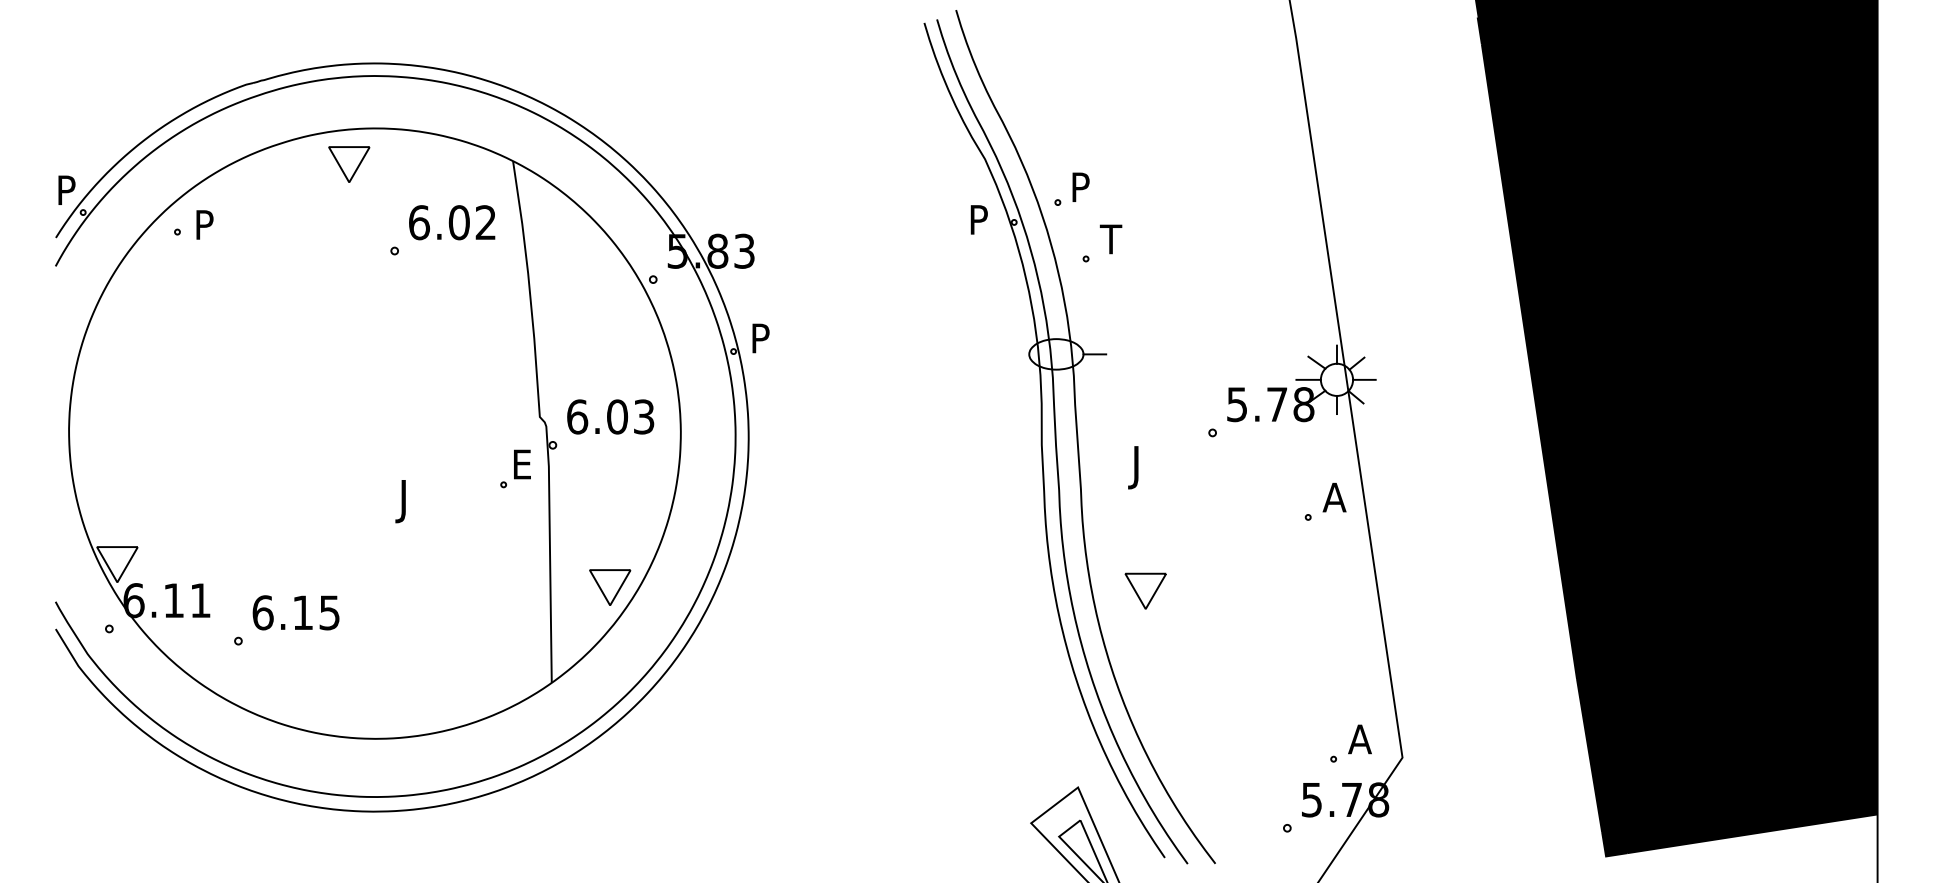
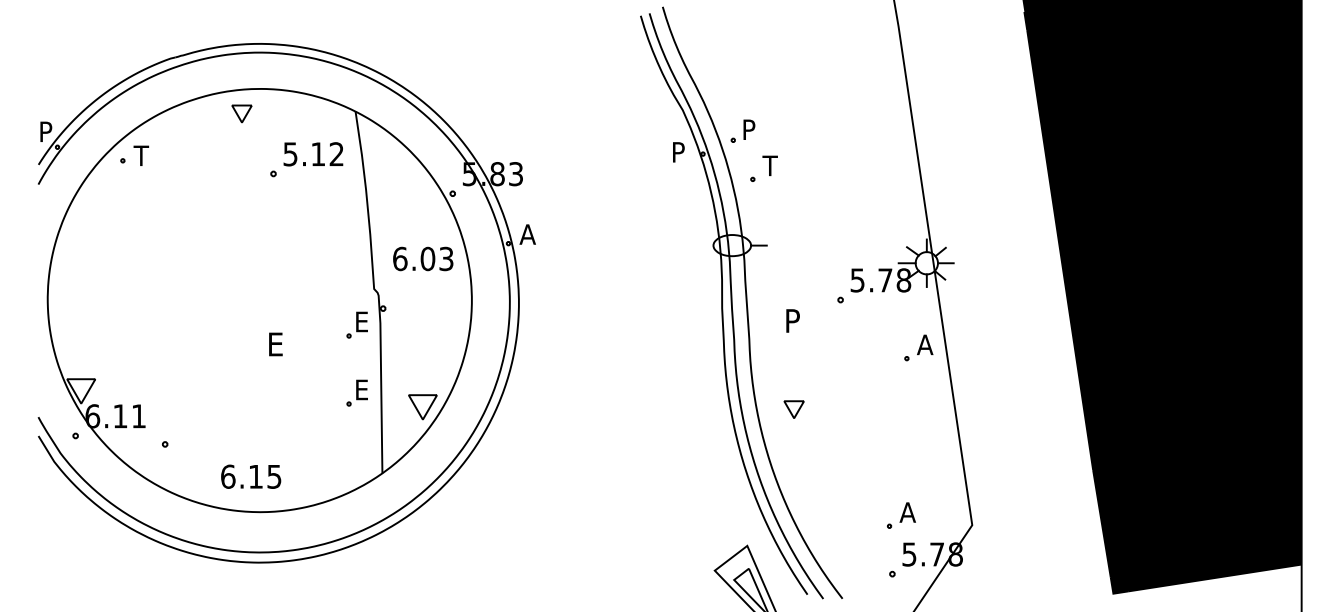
part: (348, 163) -> (241, 113), size x0.7
text: (439, 222) -> (304, 154), 6.02 -> 5.12
text: (204, 224) -> (141, 155), P -> T
text: (761, 338) -> (527, 234), P -> A
text: (611, 416) -> (423, 258), moved
text: (1140, 468) -> (790, 324), J -> P
text: (397, 501) -> (275, 347), J -> E
part: (514, 566) -> (356, 392), added
part: (1144, 590) -> (793, 409), size x0.7
text: (296, 612) -> (251, 476), moved
part: (1350, 743) -> (901, 515), moved

